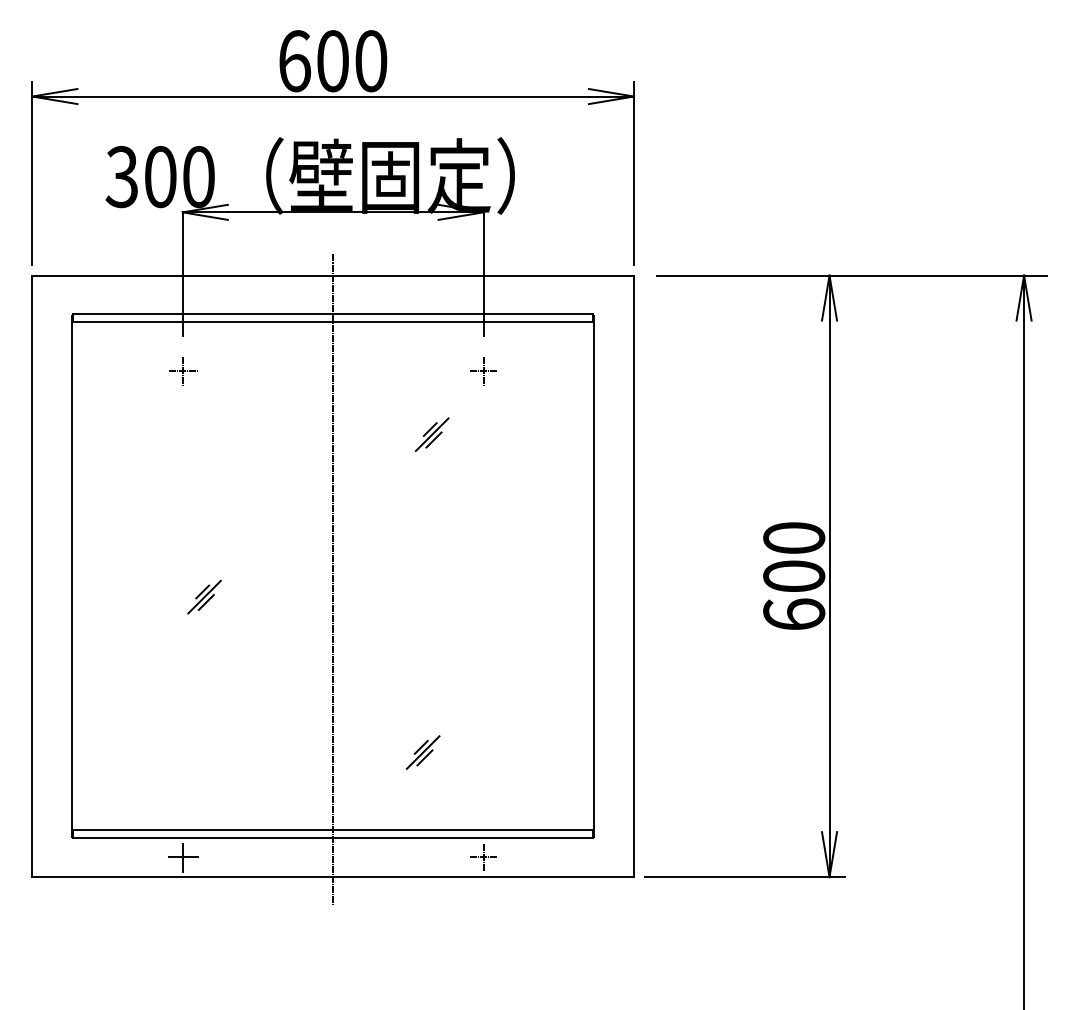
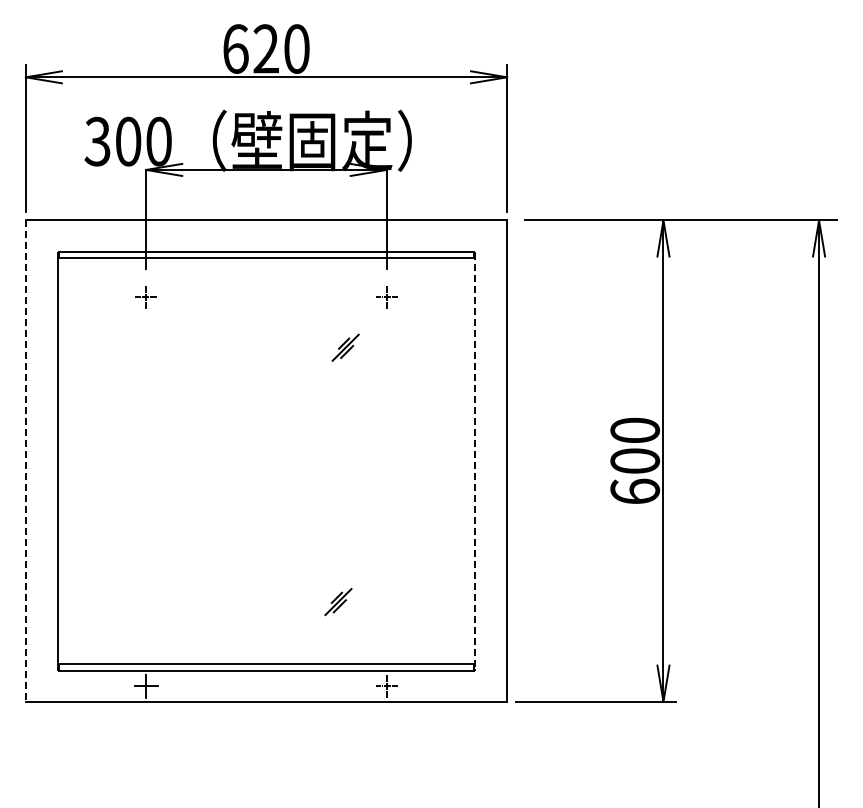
text: (331, 60) -> (265, 48), 600 -> 620
line: (31, 576) -> (25, 461), solid -> dashed
line: (594, 576) -> (475, 461), solid -> dashed
line: (333, 579) -> (266, 463), removed
part: (204, 596) -> (163, 477), removed

